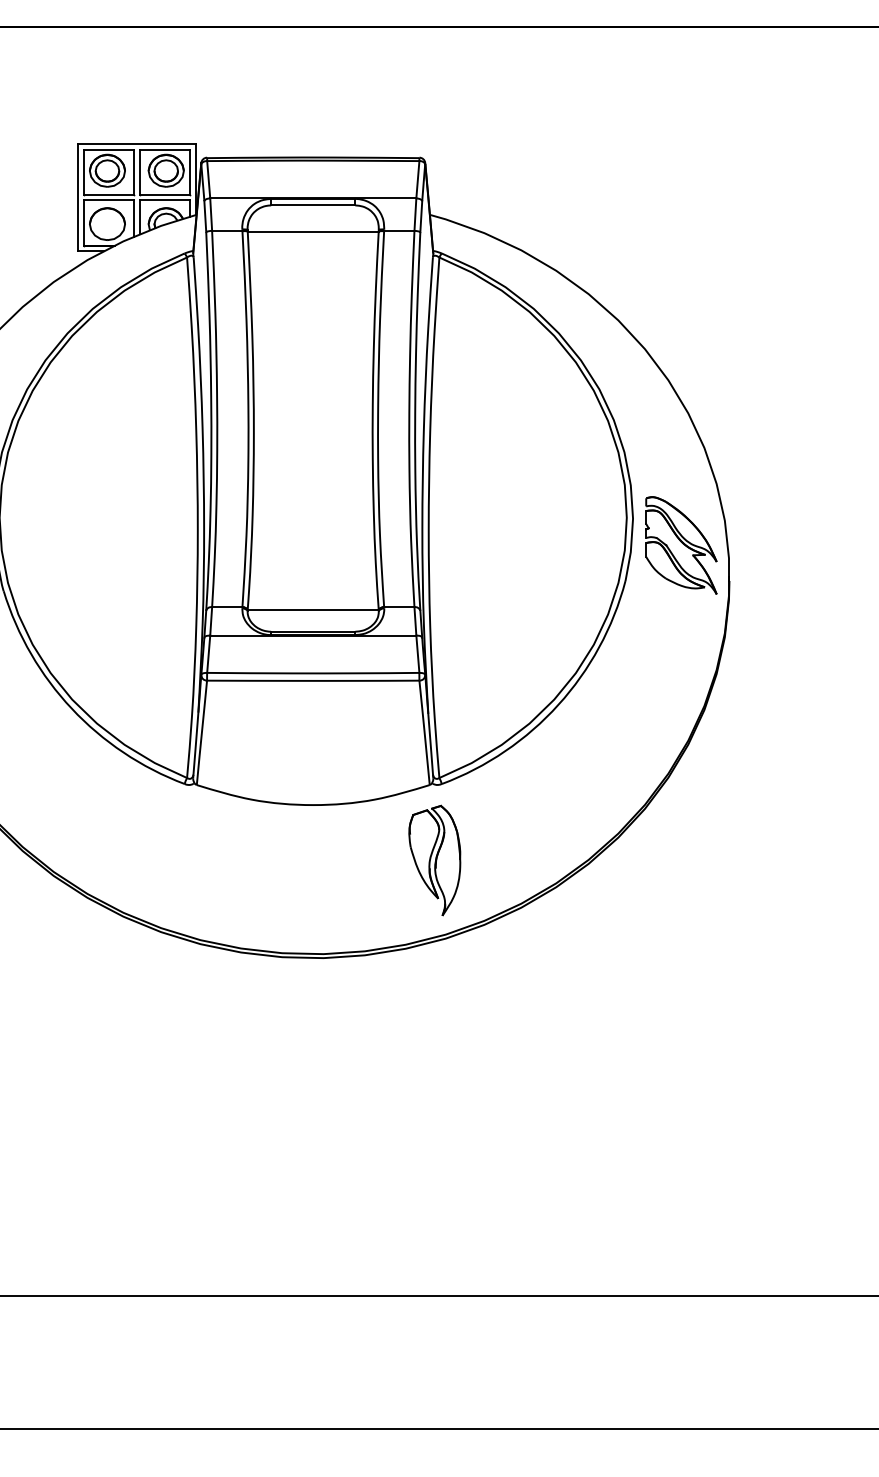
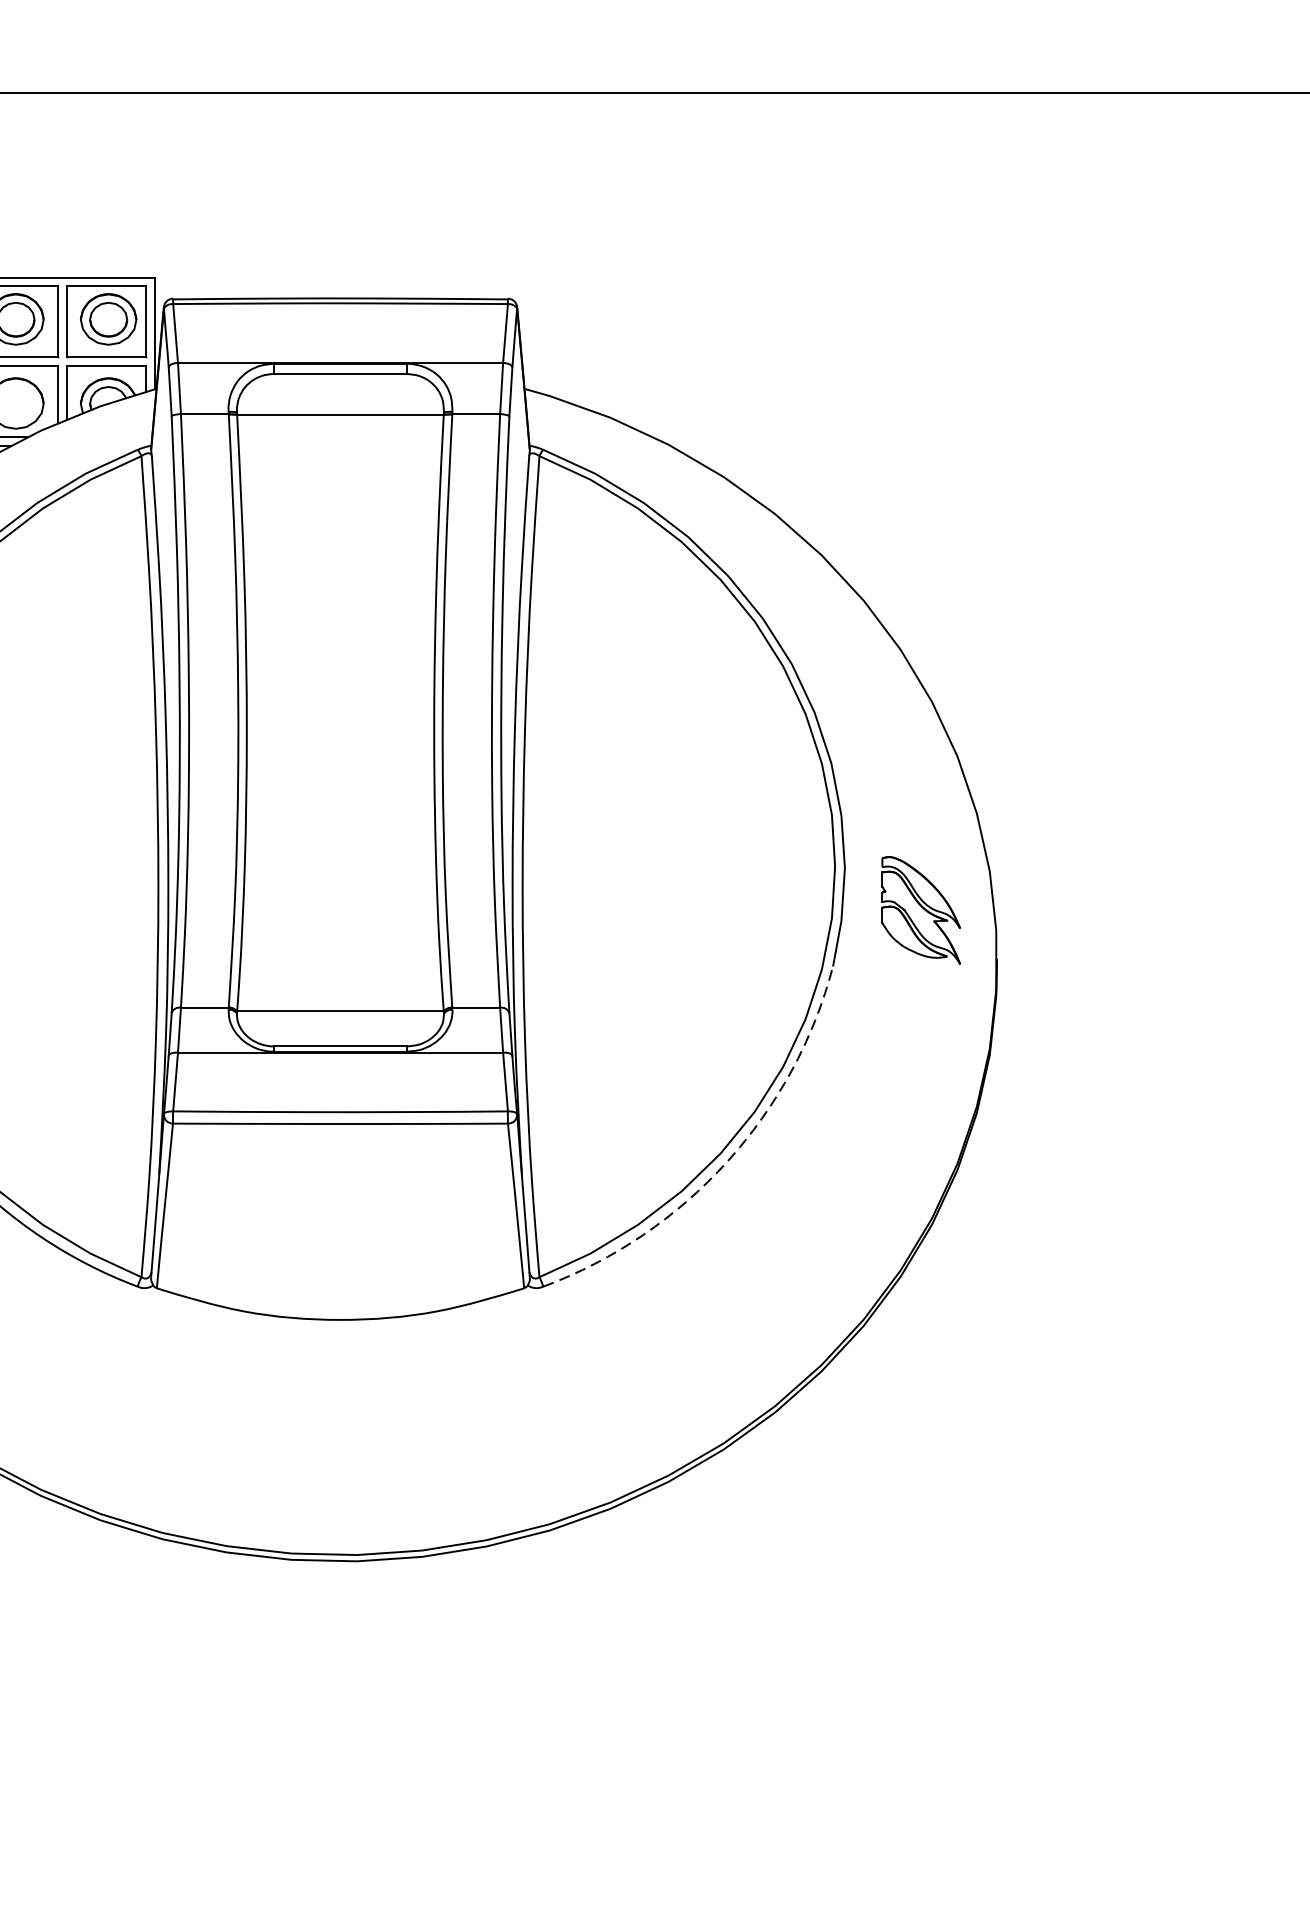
part: (681, 545) -> (921, 910), size x0.7
arc: (558, 704) -> (727, 1161), solid -> dashed
part: (434, 860) -> (531, 1407), removed

